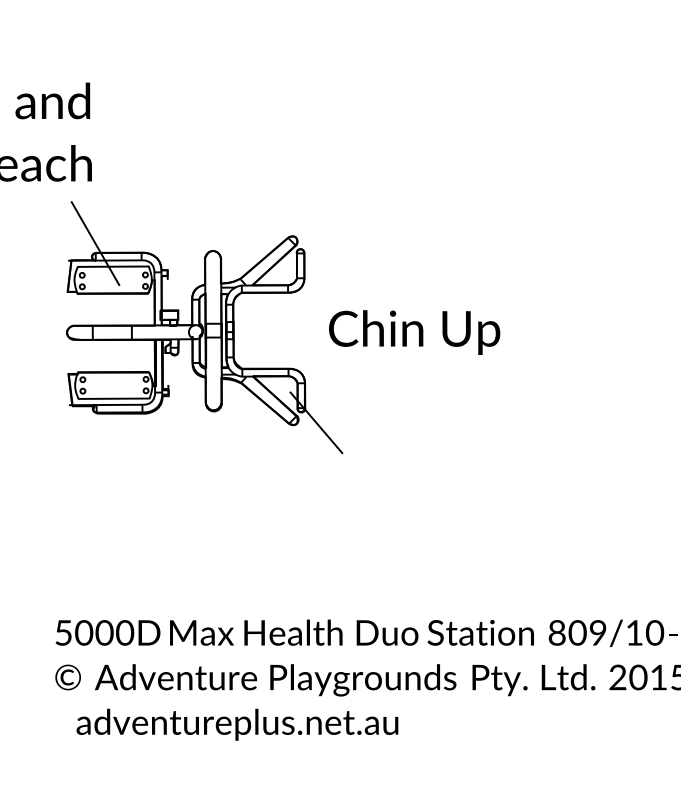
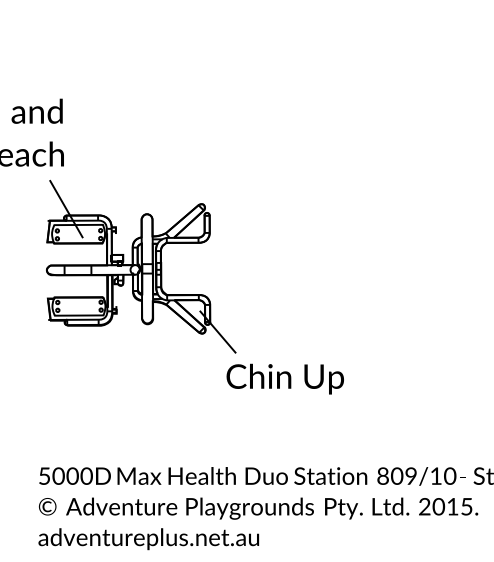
text: (413, 331) -> (284, 378), moved
text: (237, 725) -> (148, 539), moved

